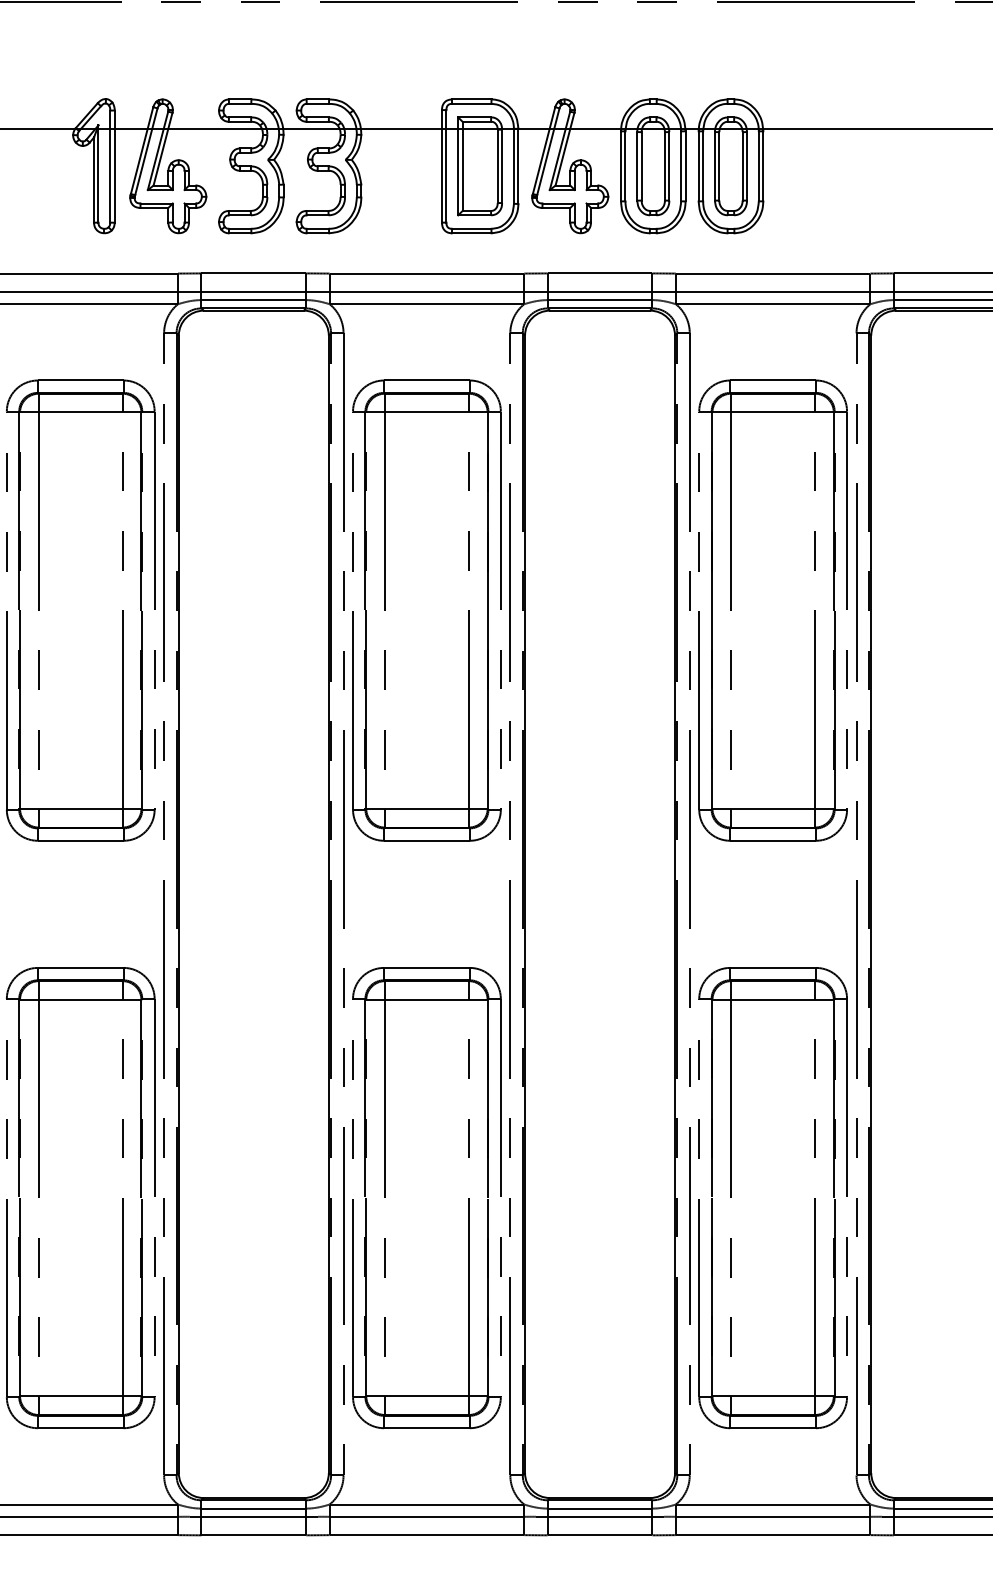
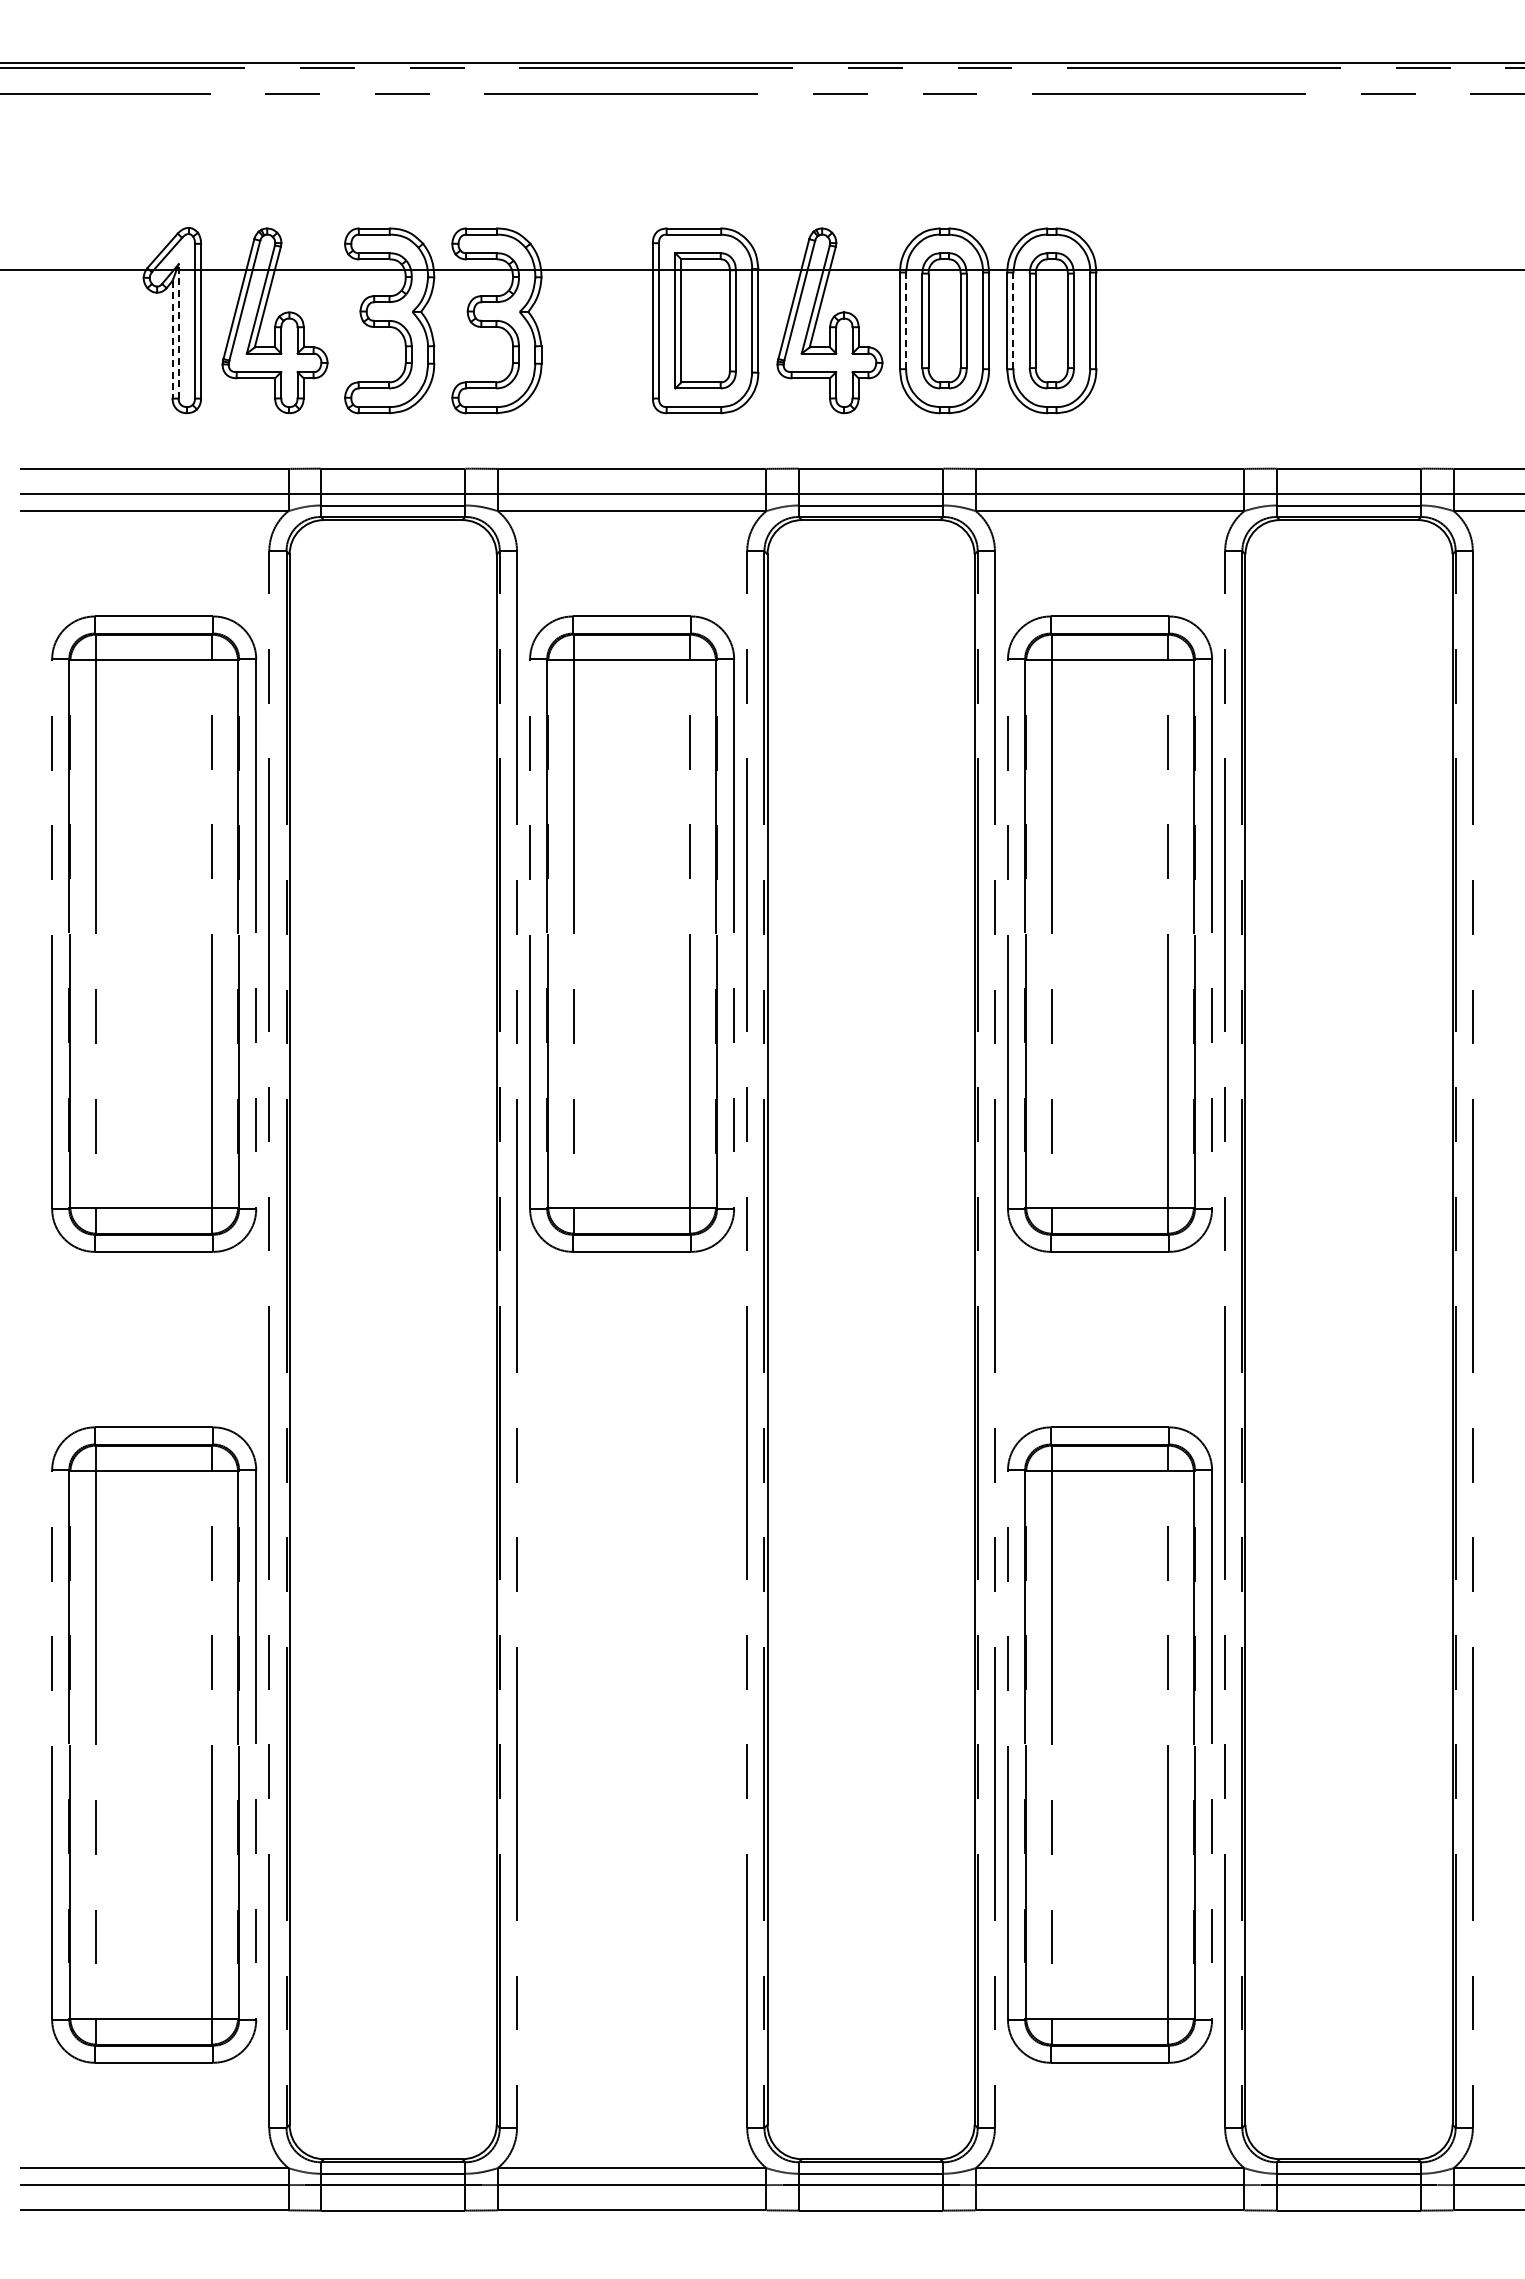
line: (625, 166) -> (906, 320), solid -> dashed
line: (703, 166) -> (1013, 320), solid -> dashed
line: (98, 173) -> (178, 330), solid -> dashed
line: (93, 179) -> (172, 339), solid -> dashed
part: (468, 1198) -> (689, 1745), removed

